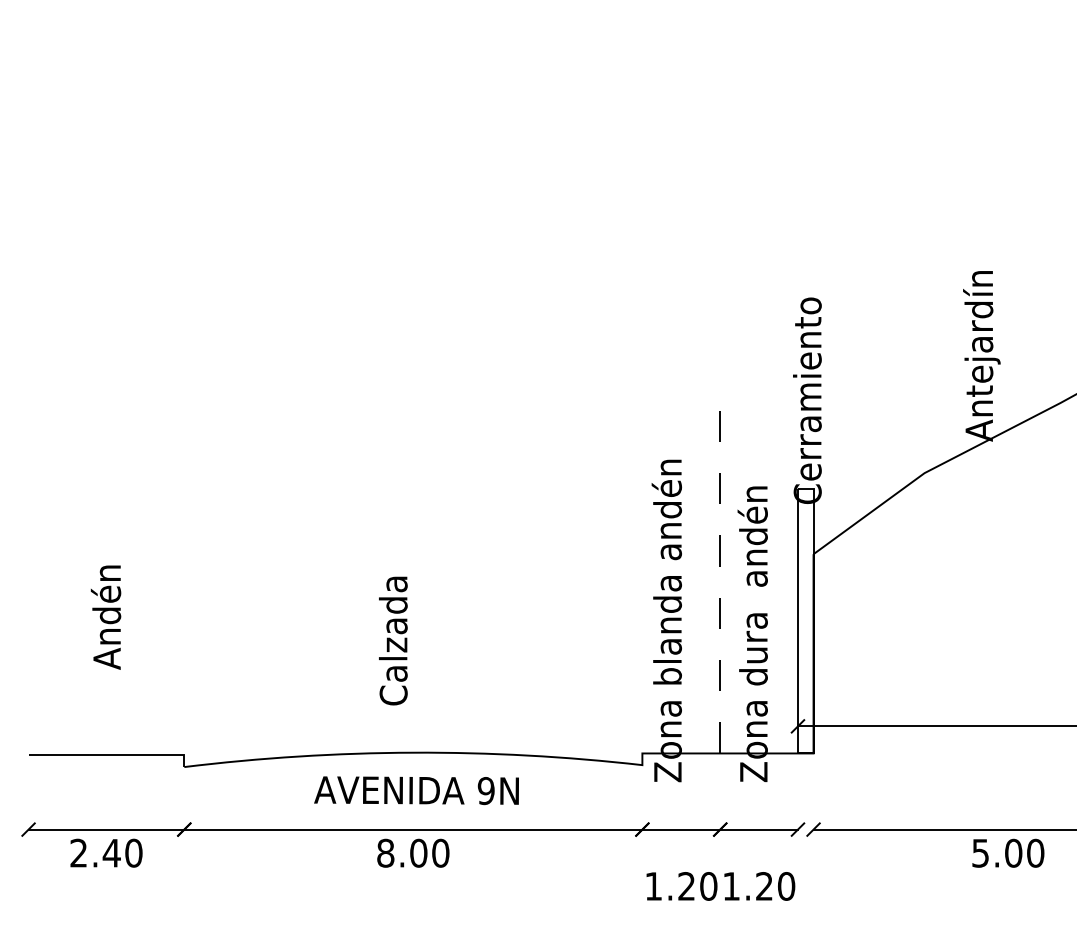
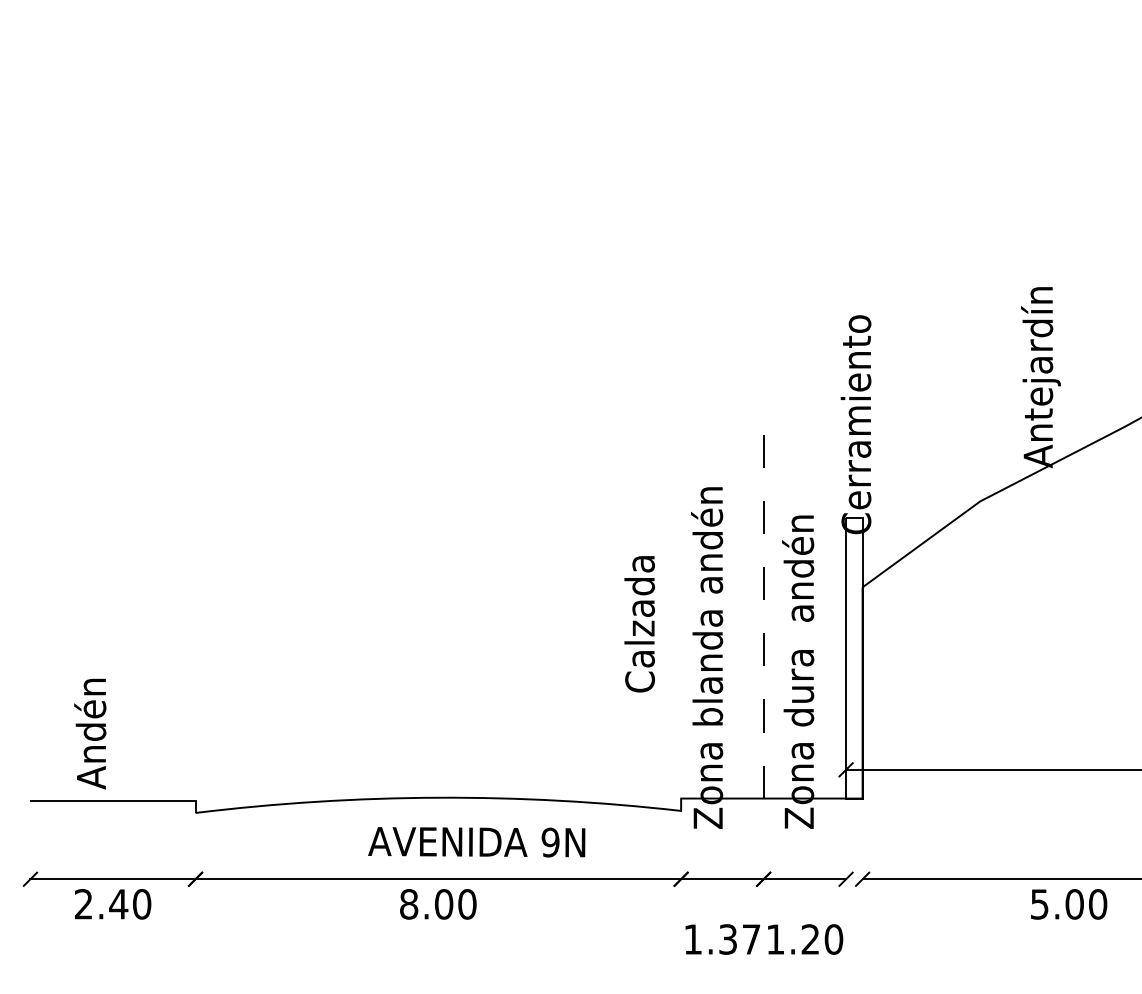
text: (105, 617) -> (89, 733), moved
text: (393, 640) -> (639, 623), moved
text: (416, 790) -> (476, 842), moved
text: (697, 886) -> (739, 939), 1.20 -> 1.37

